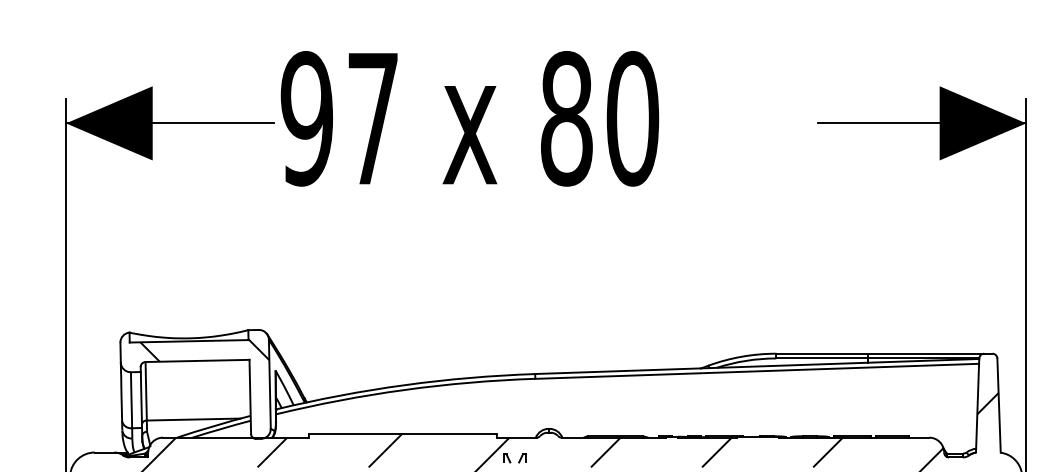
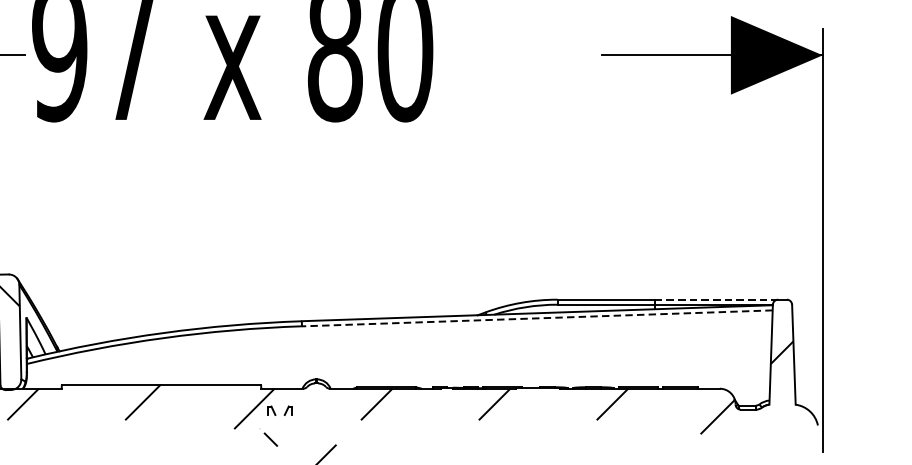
line: (926, 353) -> (716, 299), solid -> dashed
line: (757, 371) -> (537, 318), solid -> dashed

